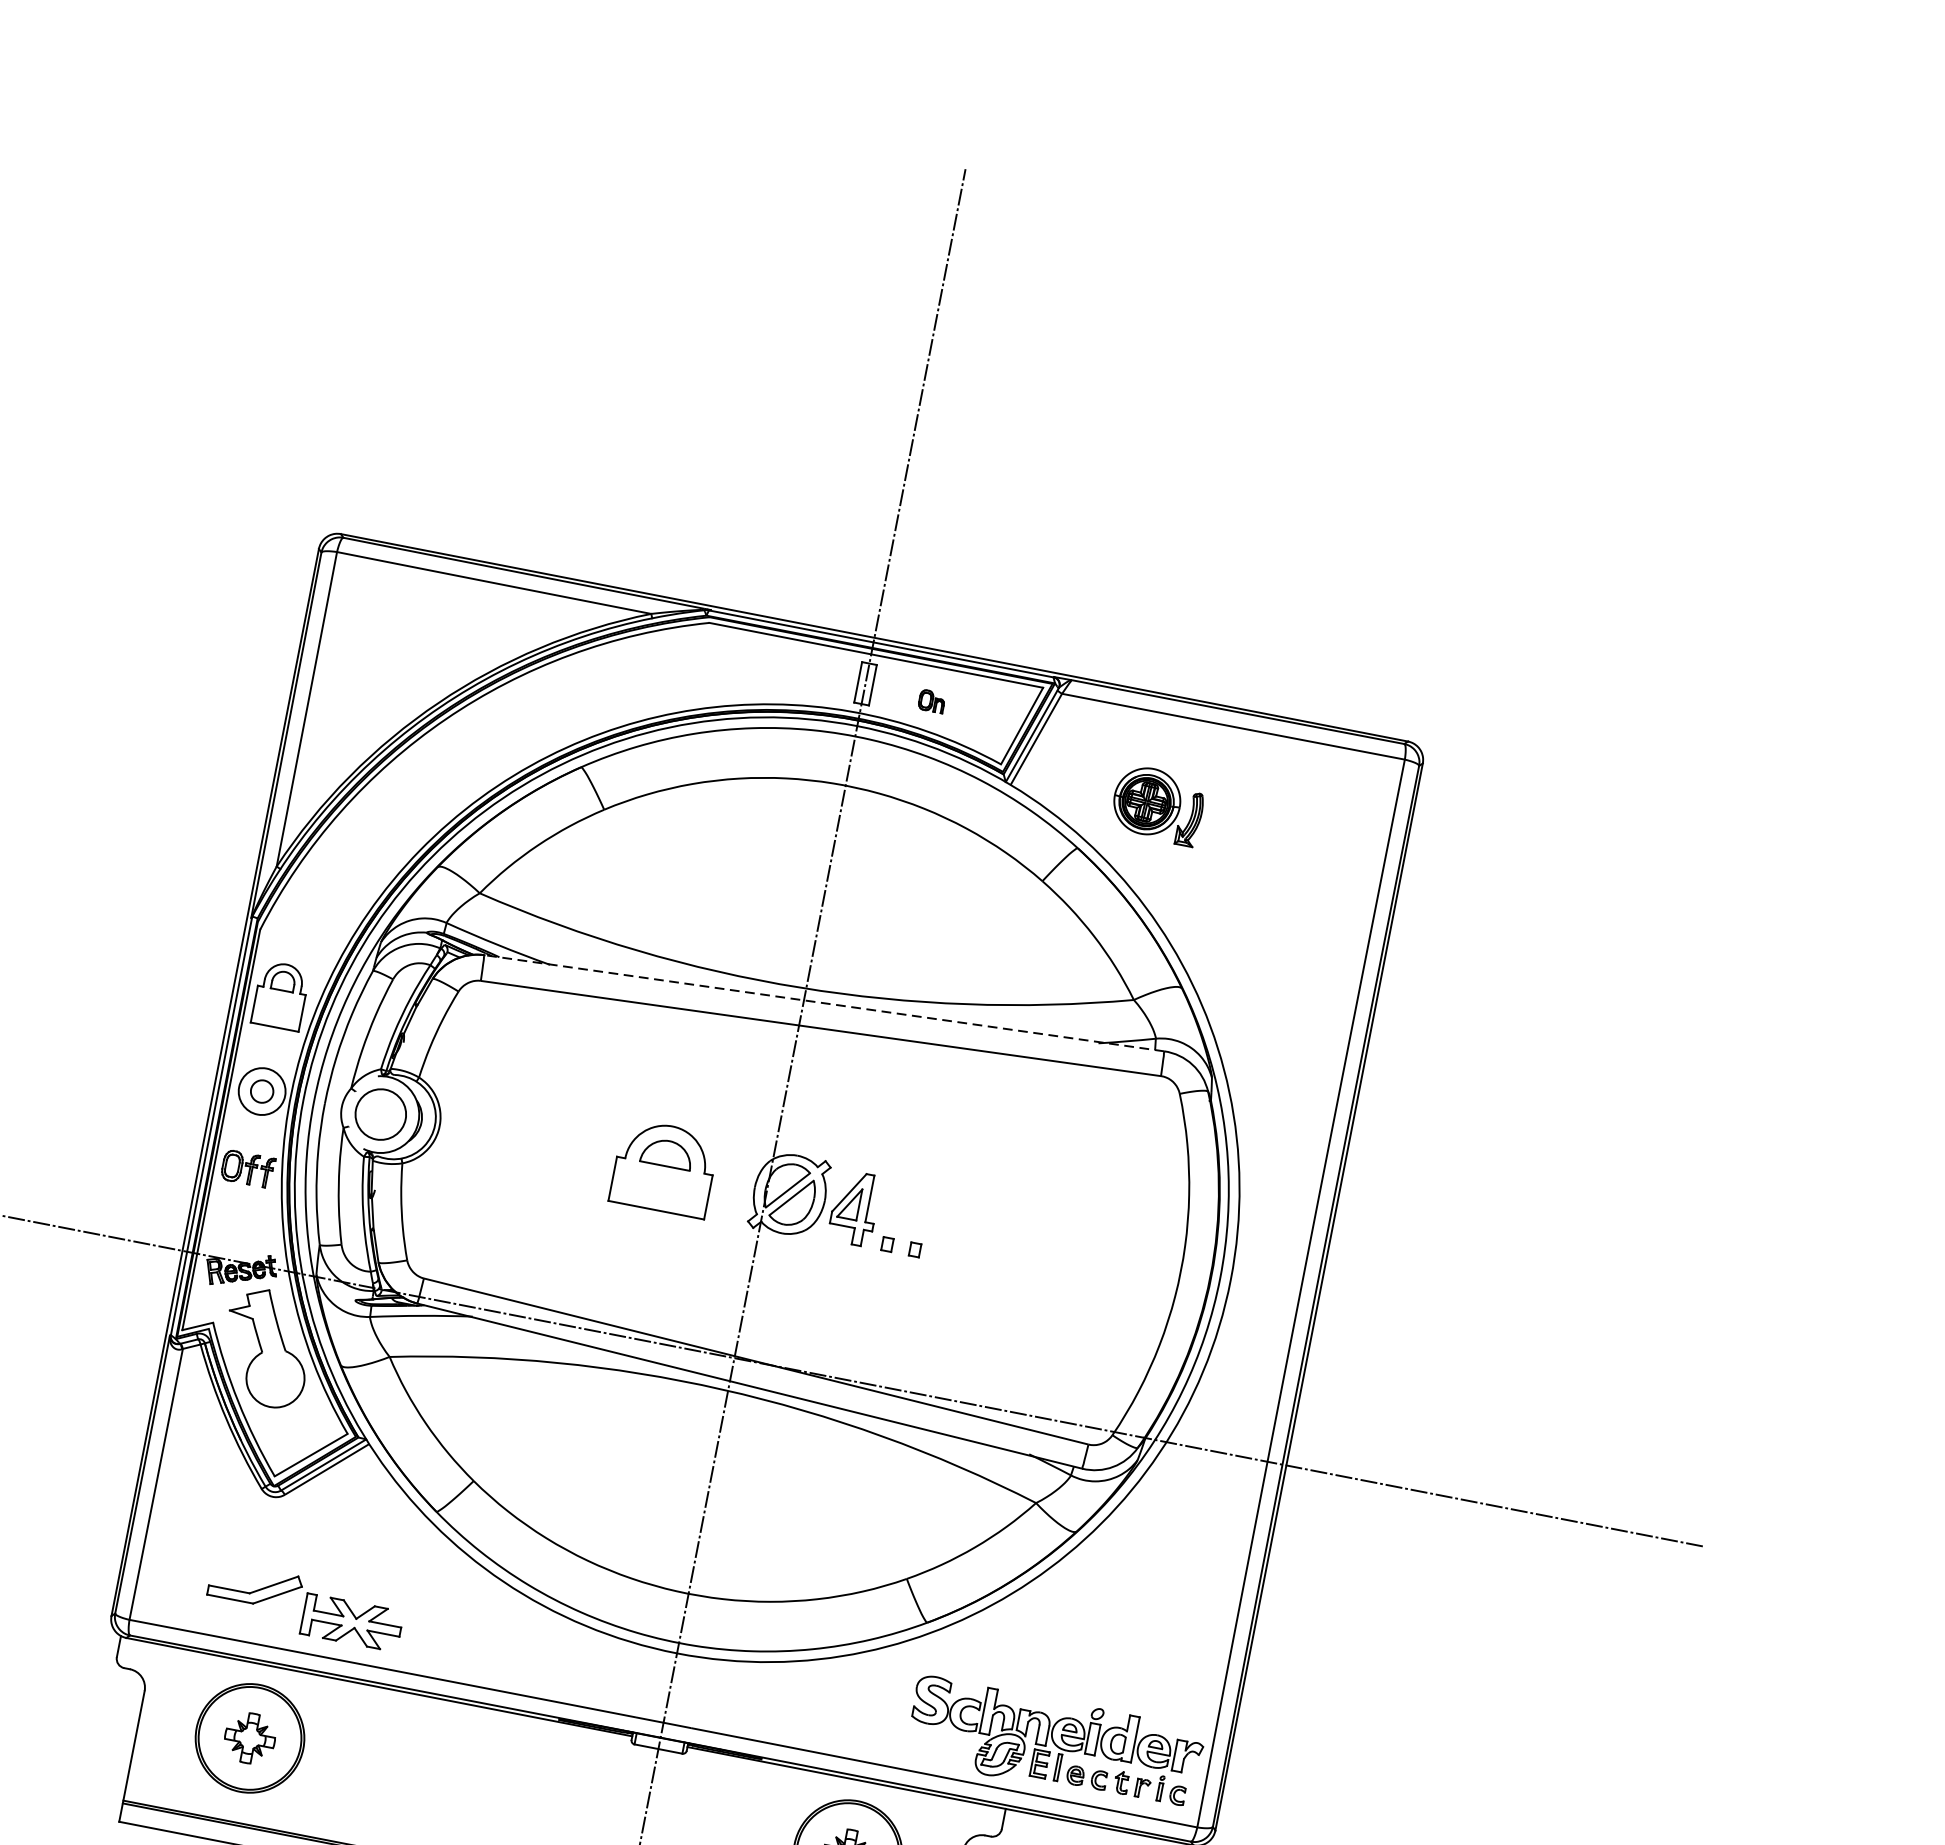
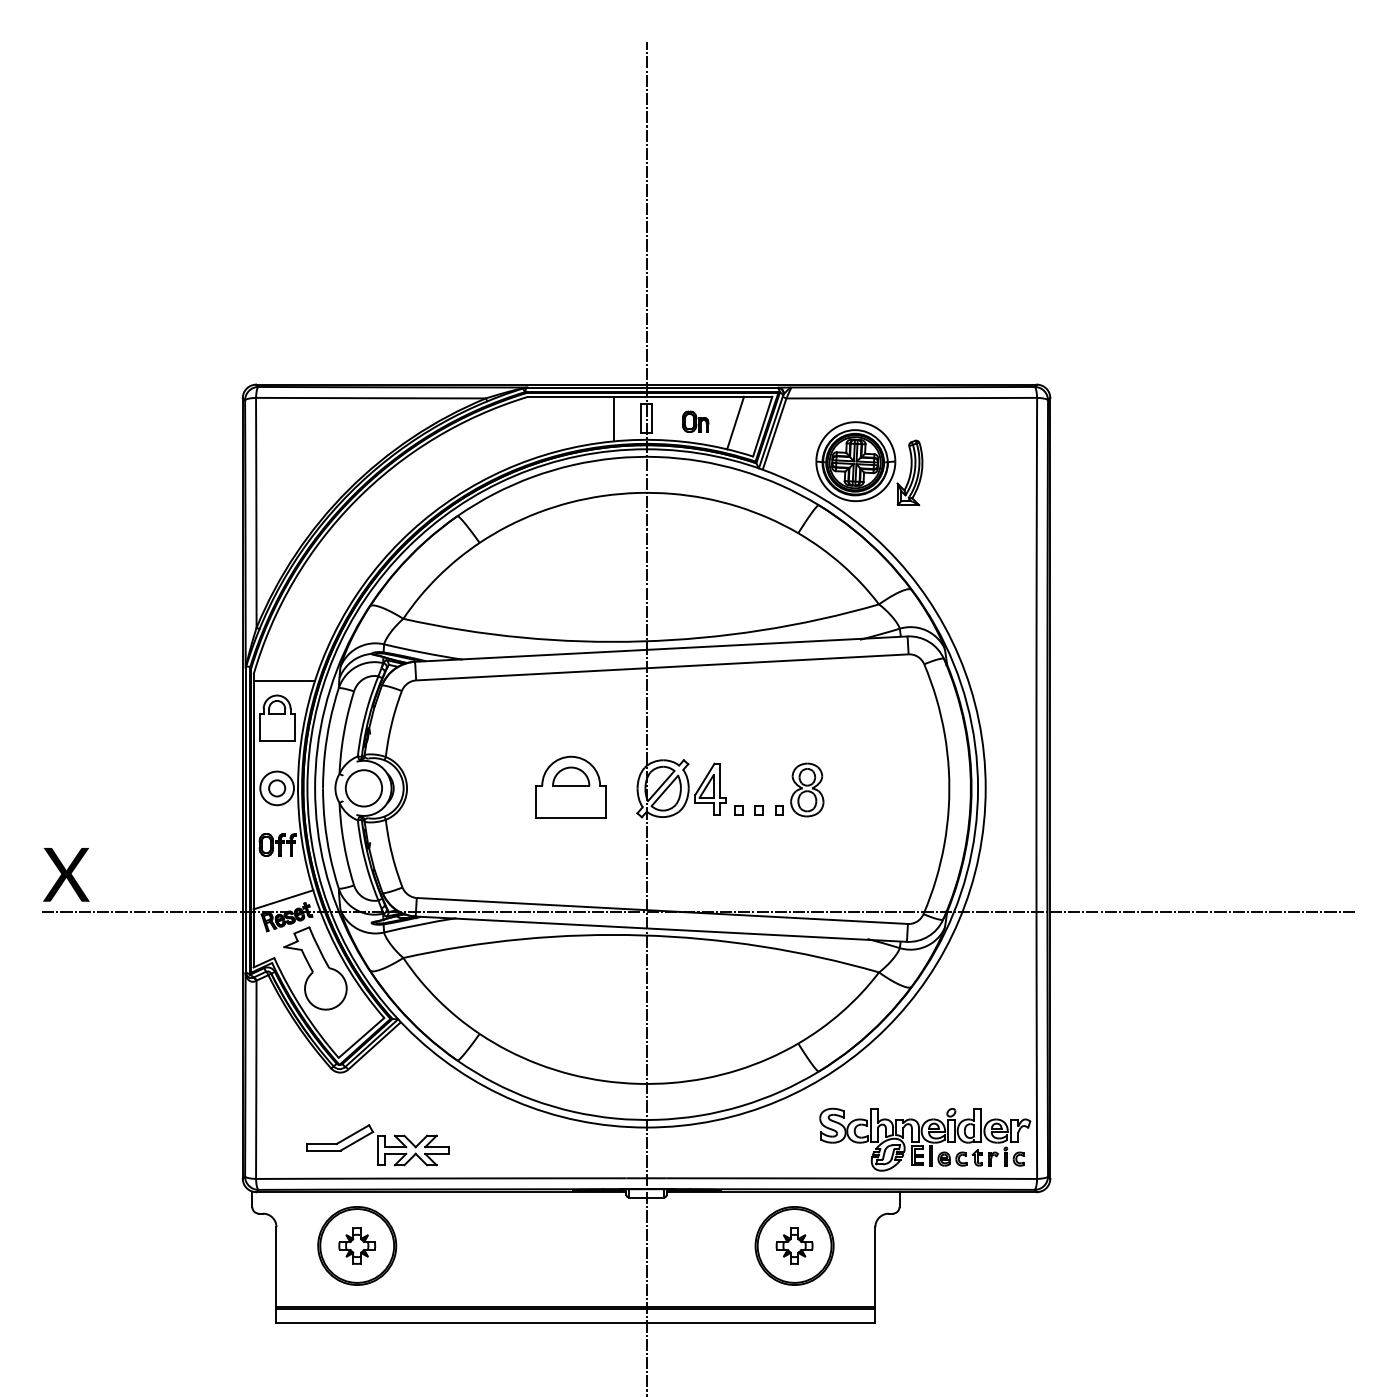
line: (821, 675) -> (614, 418), added
part: (931, 701) -> (695, 421), size x1.43
line: (985, 713) -> (735, 422), added
part: (1158, 804) -> (869, 463), size x1.67
line: (300, 945) -> (284, 680), added
line: (824, 1003) -> (661, 649), dashed -> solid
part: (975, 1231) -> (799, 789), added
line: (241, 1245) -> (283, 899), added

